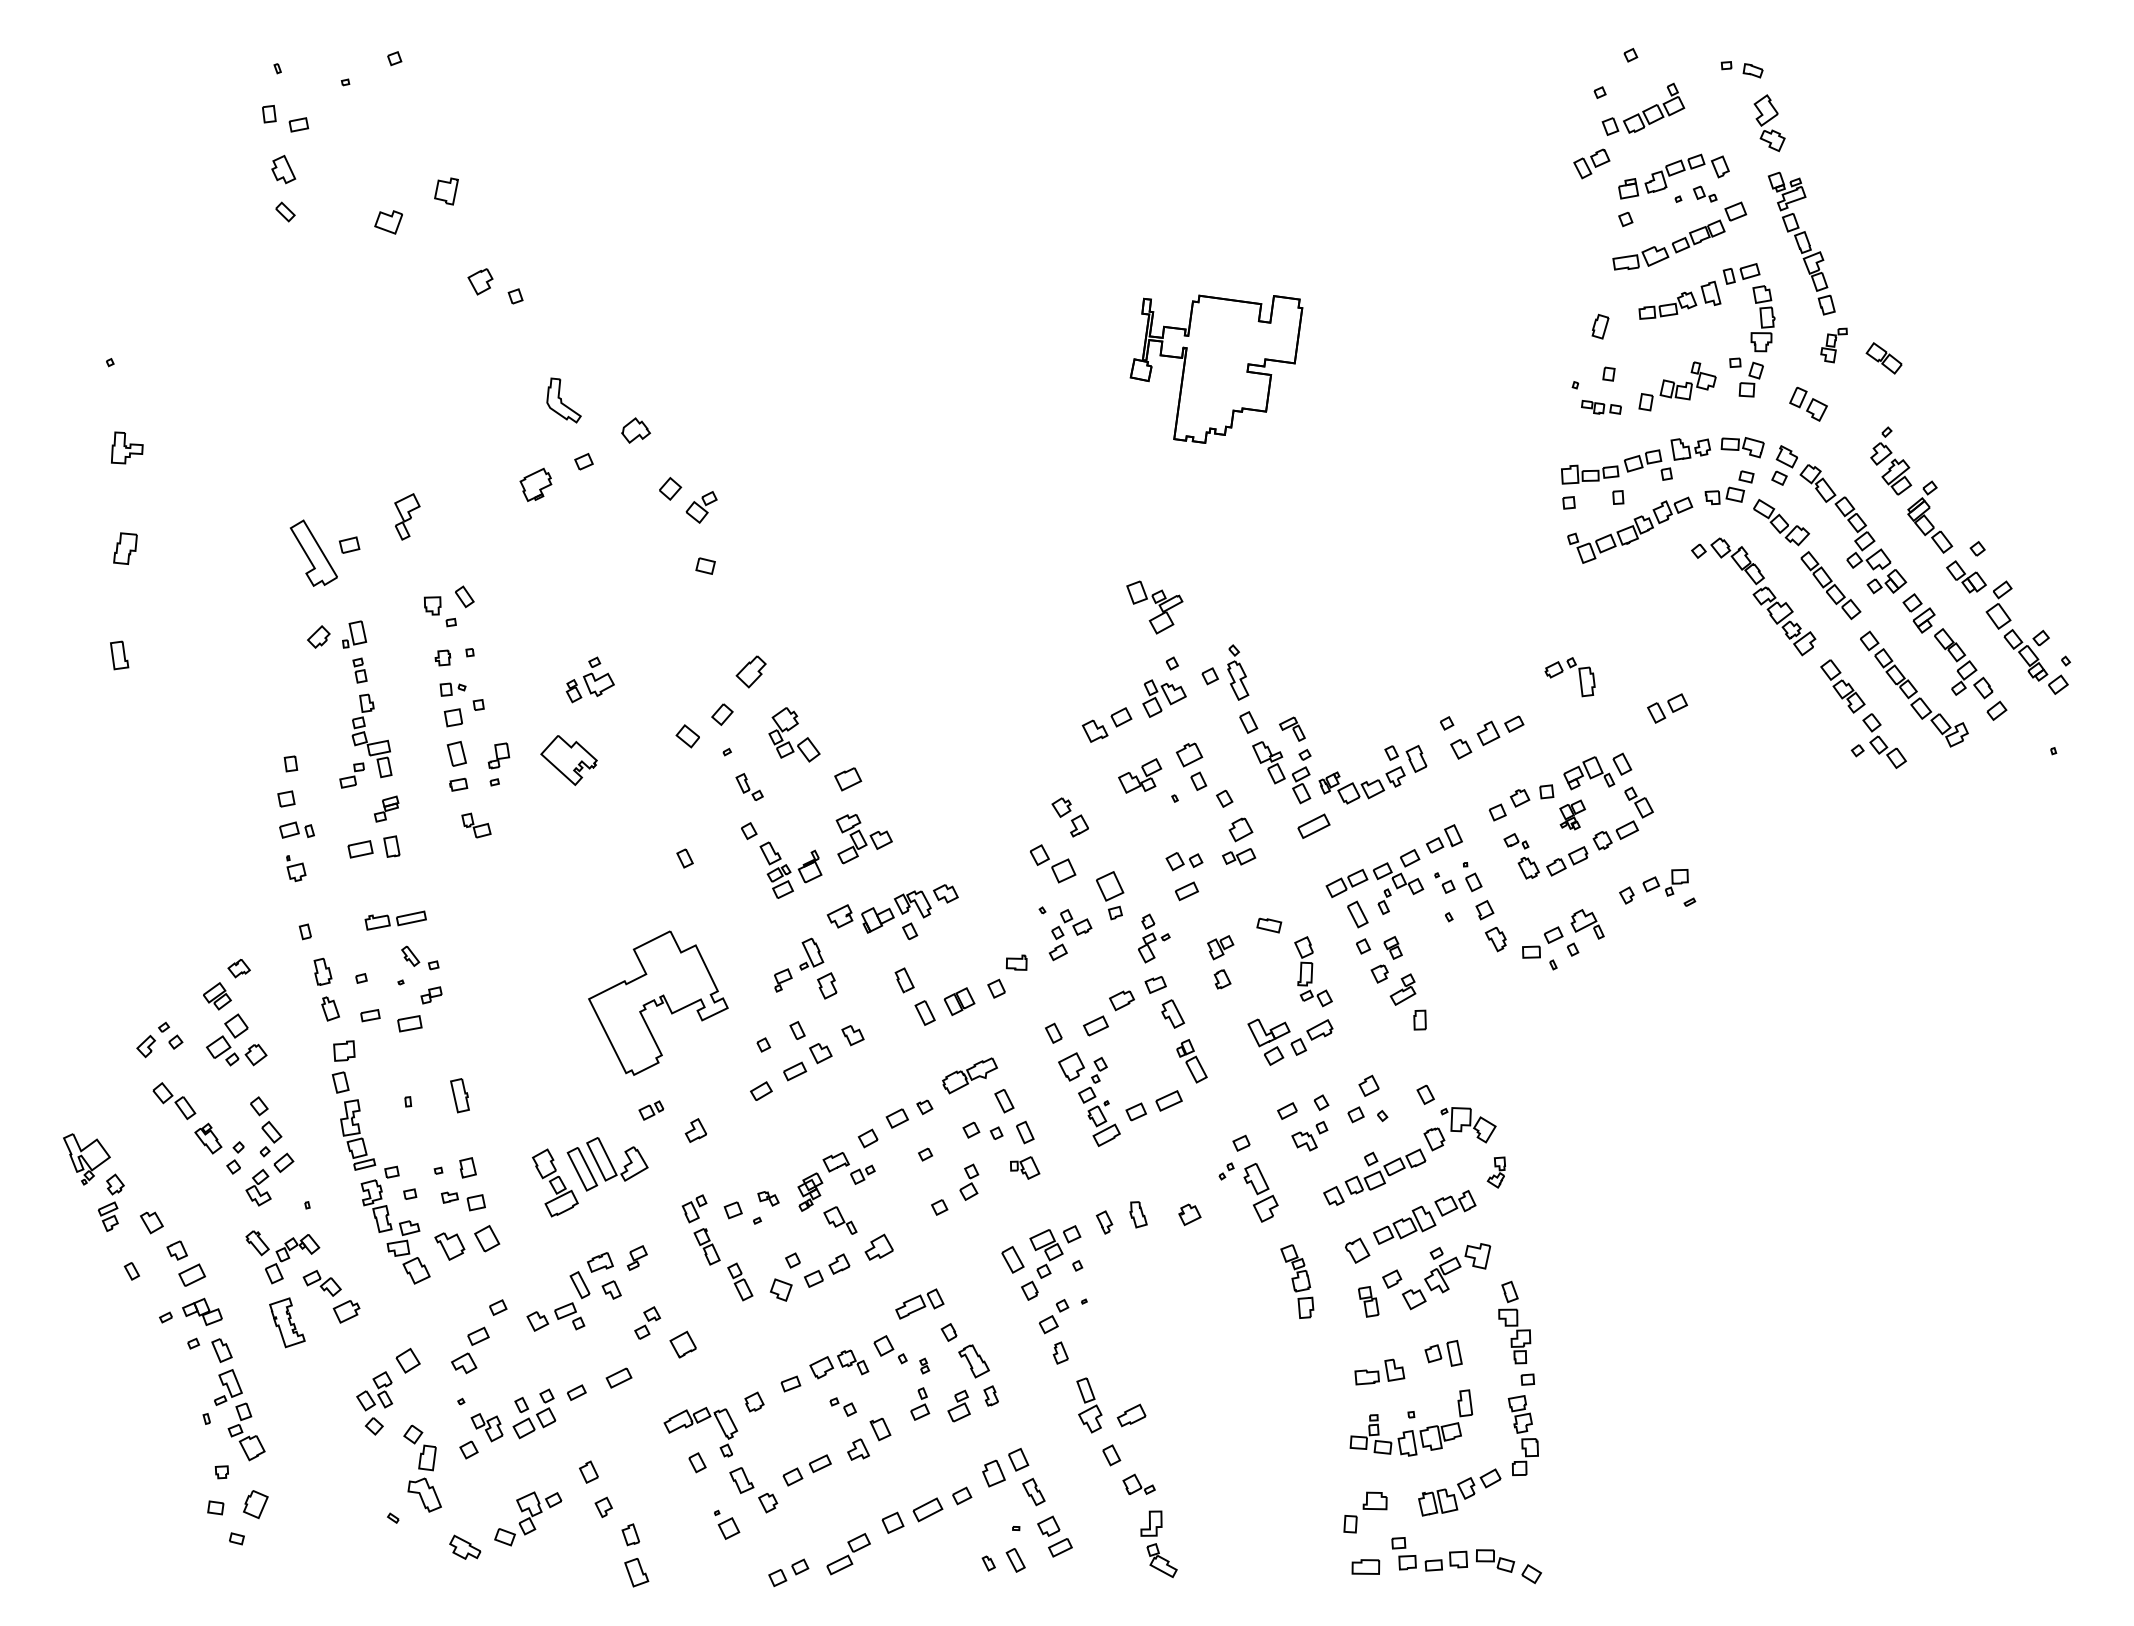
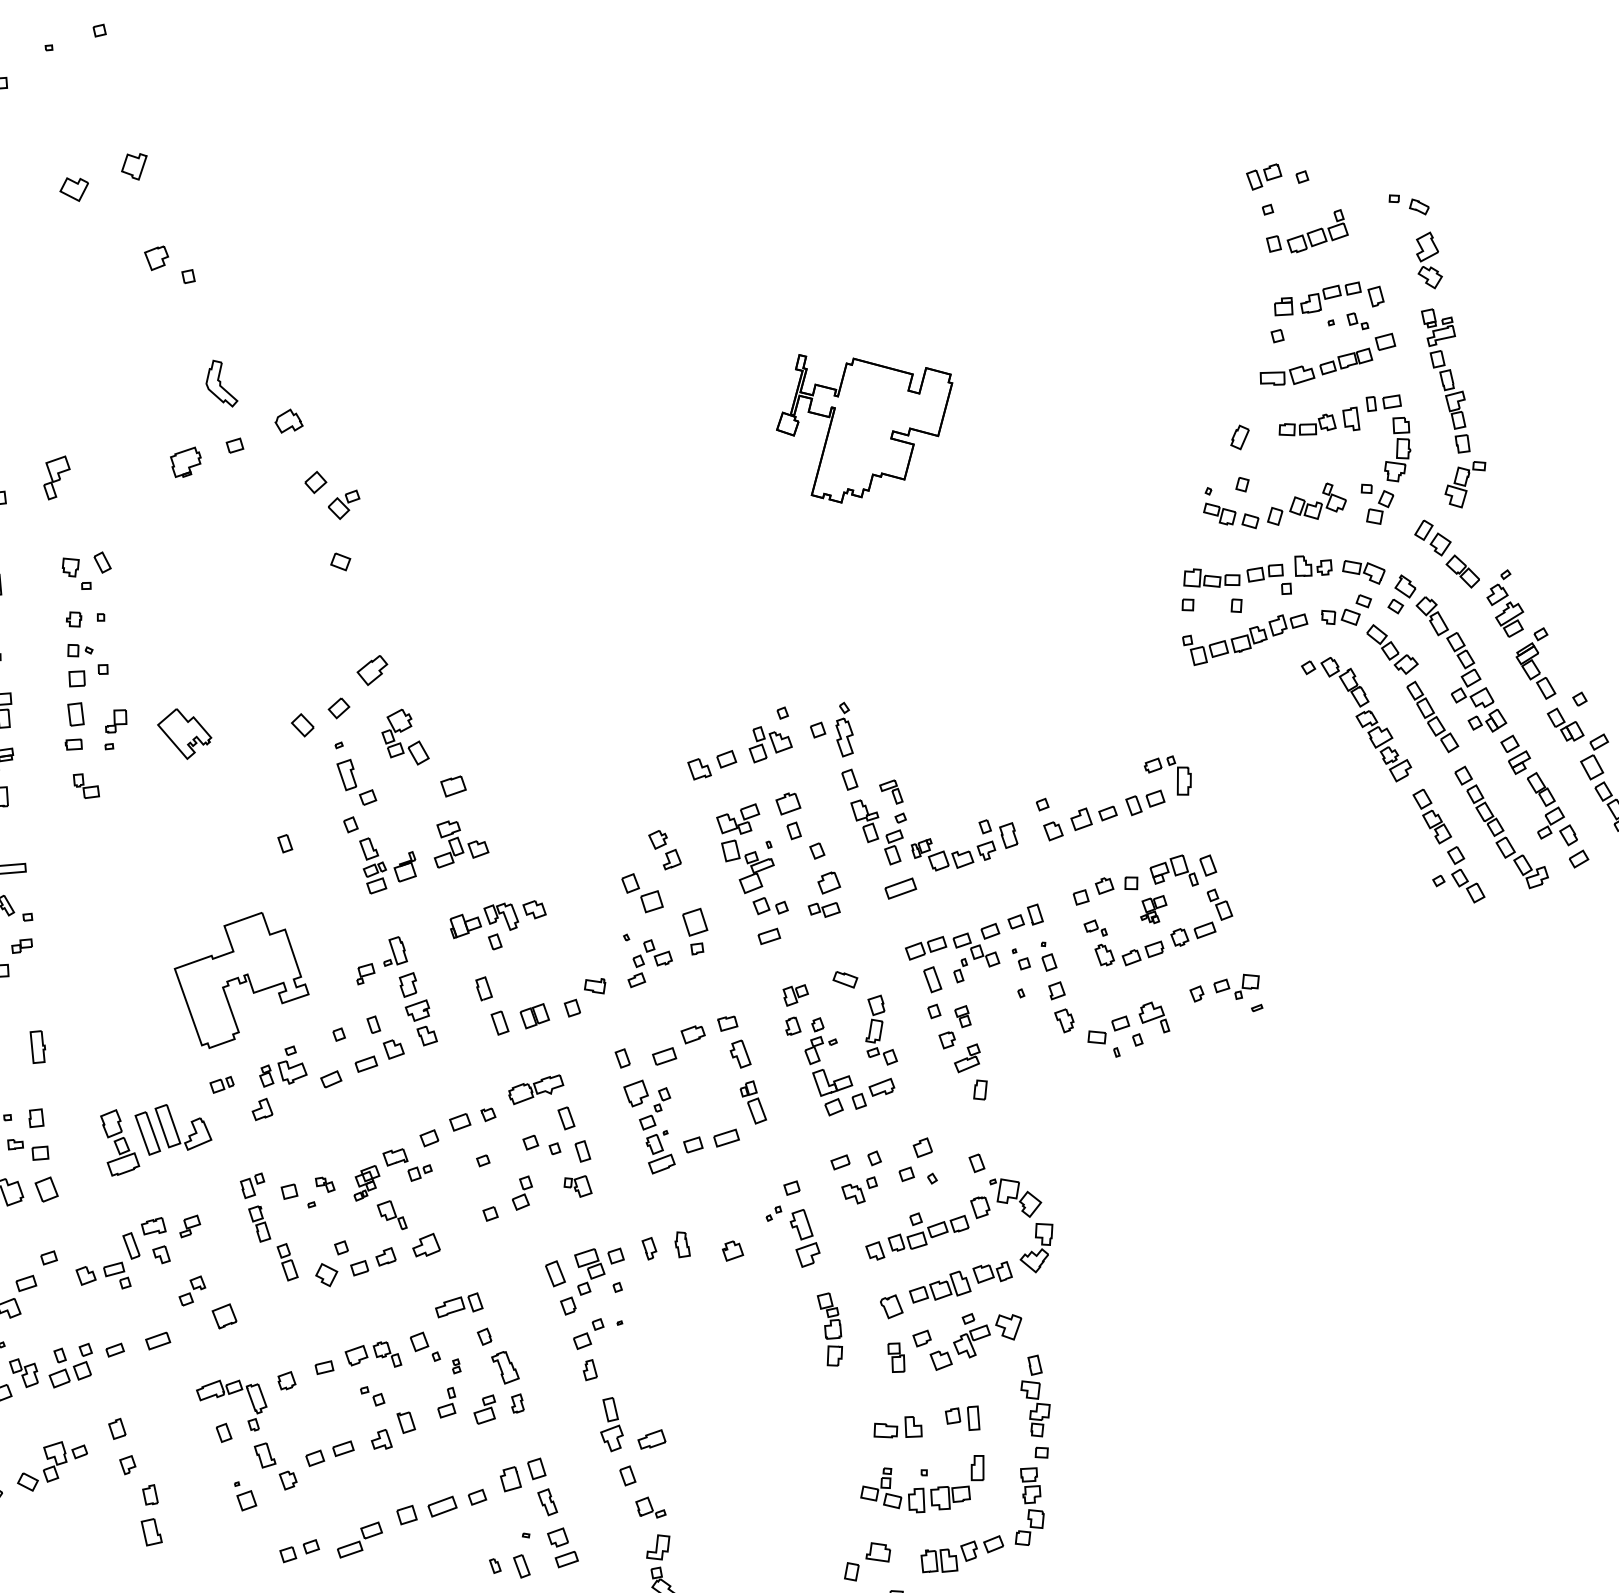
part: (1591, 163) -> (1263, 176), moved
part: (1833, 345) -> (1464, 483), size x1.43
part: (1883, 358) -> (1462, 571), moved
part: (1601, 407) -> (1231, 516), size x1.43
part: (1154, 607) -> (745, 867), moved
part: (589, 679) -> (283, 1066), moved
part: (1667, 708) -> (1145, 802), moved
part: (749, 786) -> (356, 781), size x1.67
part: (839, 916) -> (417, 1010), moved
part: (1154, 938) -> (821, 1041), moved
part: (1496, 1172) -> (1036, 1247), size x1.67

